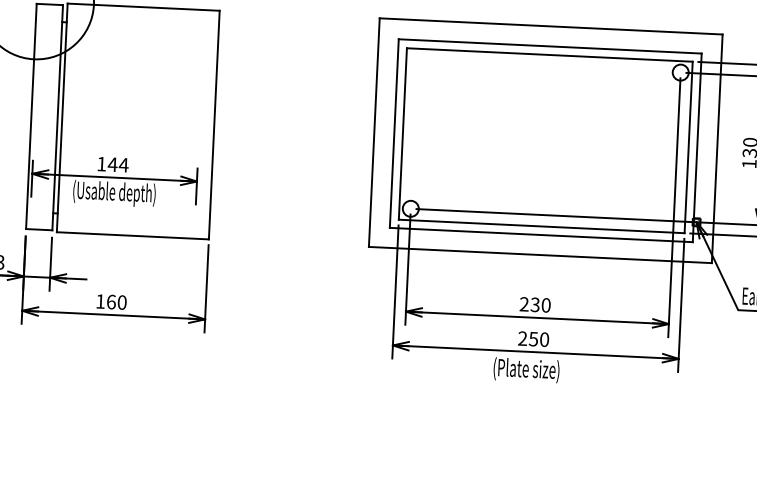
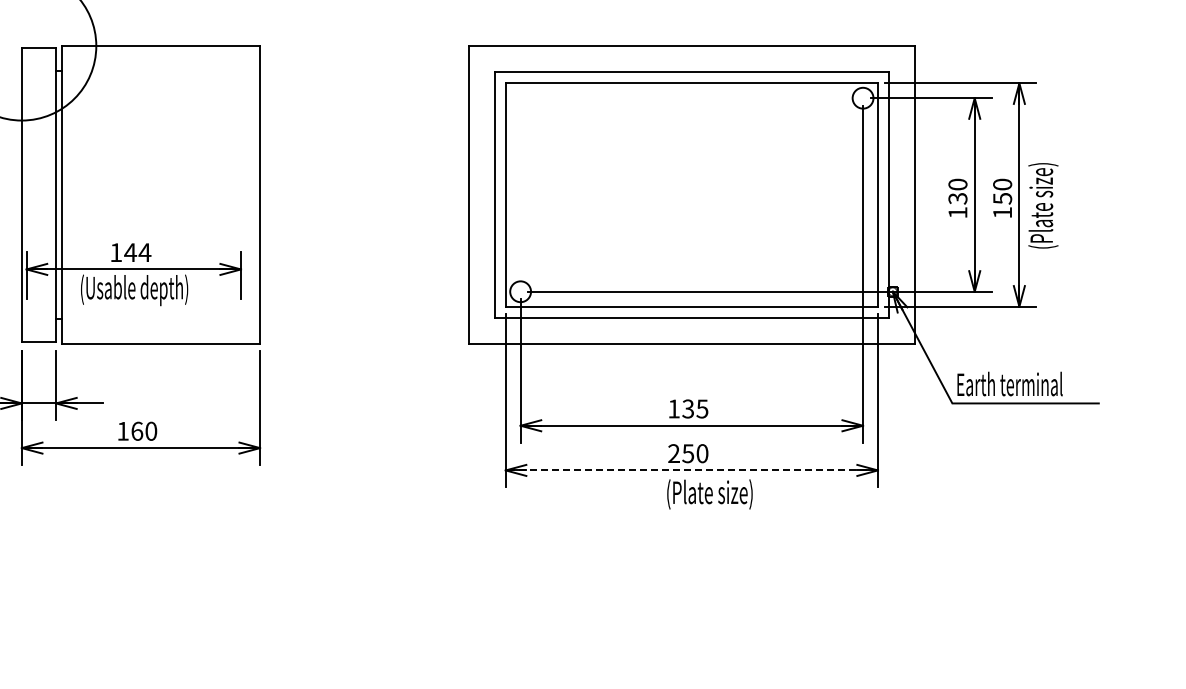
text: (535, 304) -> (688, 408), 230 -> 135
line: (535, 352) -> (691, 470), solid -> dashed
text: (526, 370) -> (709, 494), moved

